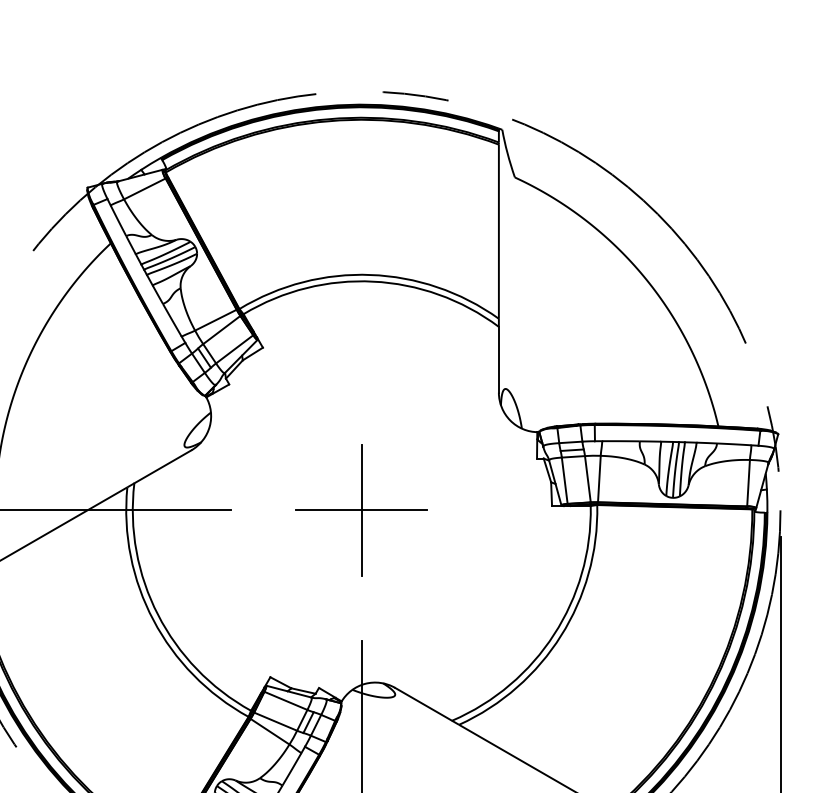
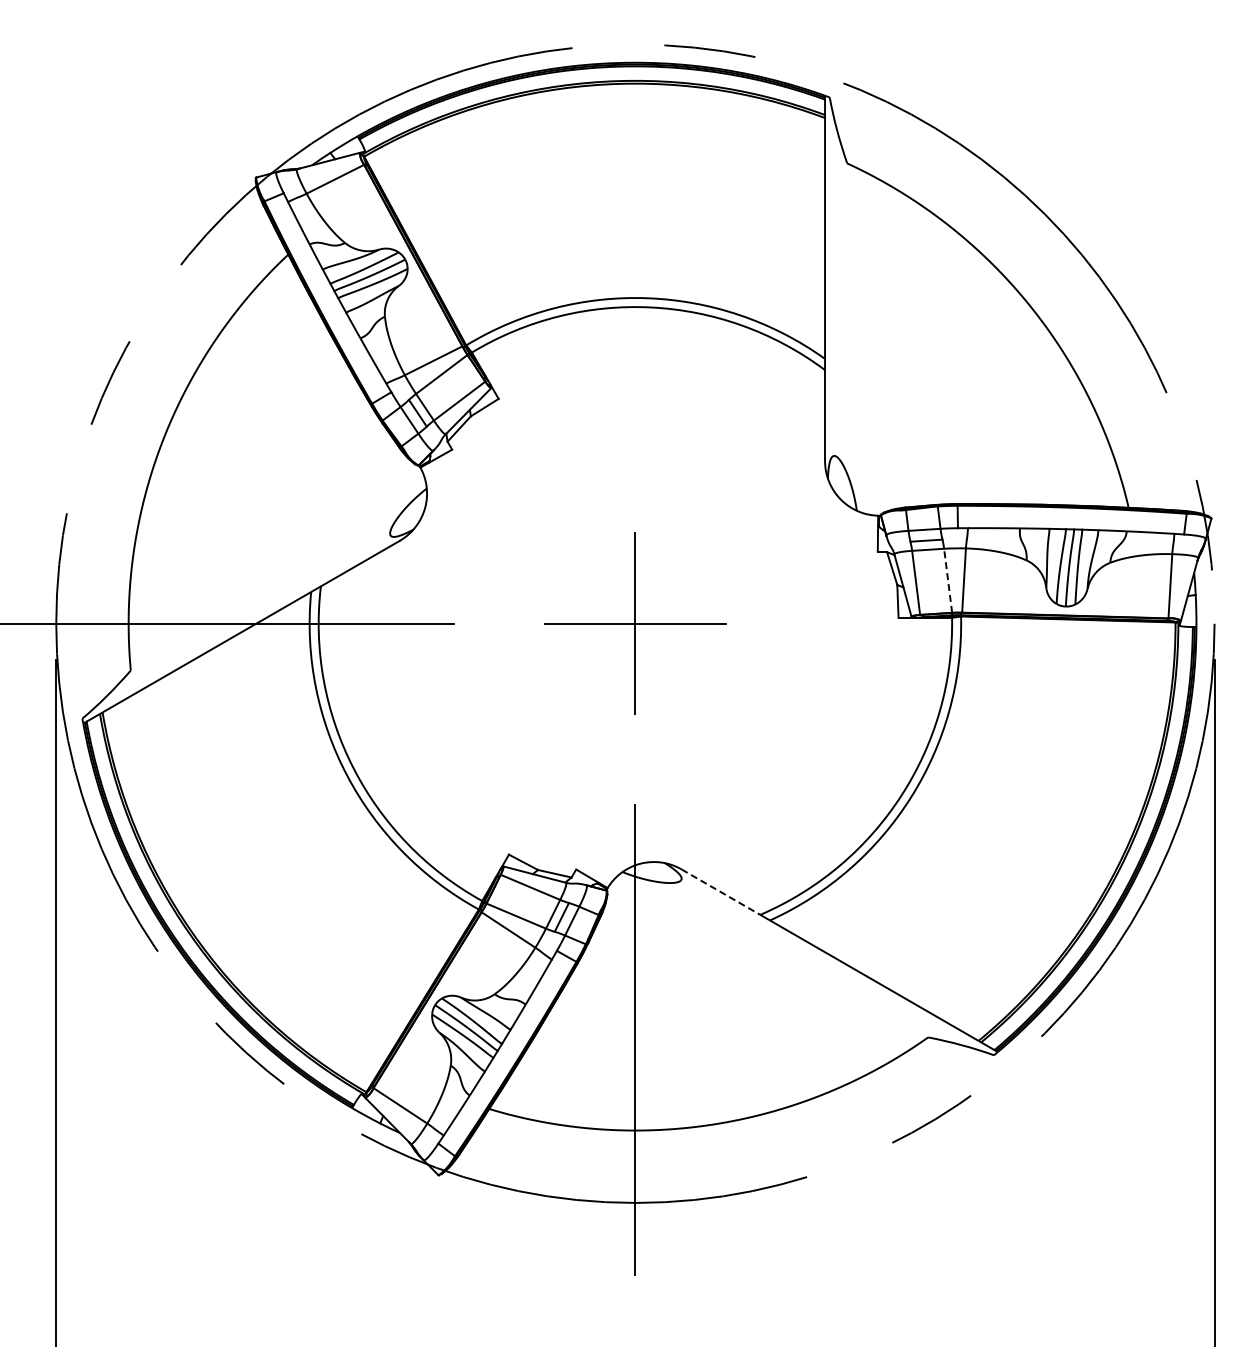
line: (588, 479) -> (948, 580), solid -> dashed
line: (424, 704) -> (721, 892), solid -> dashed

